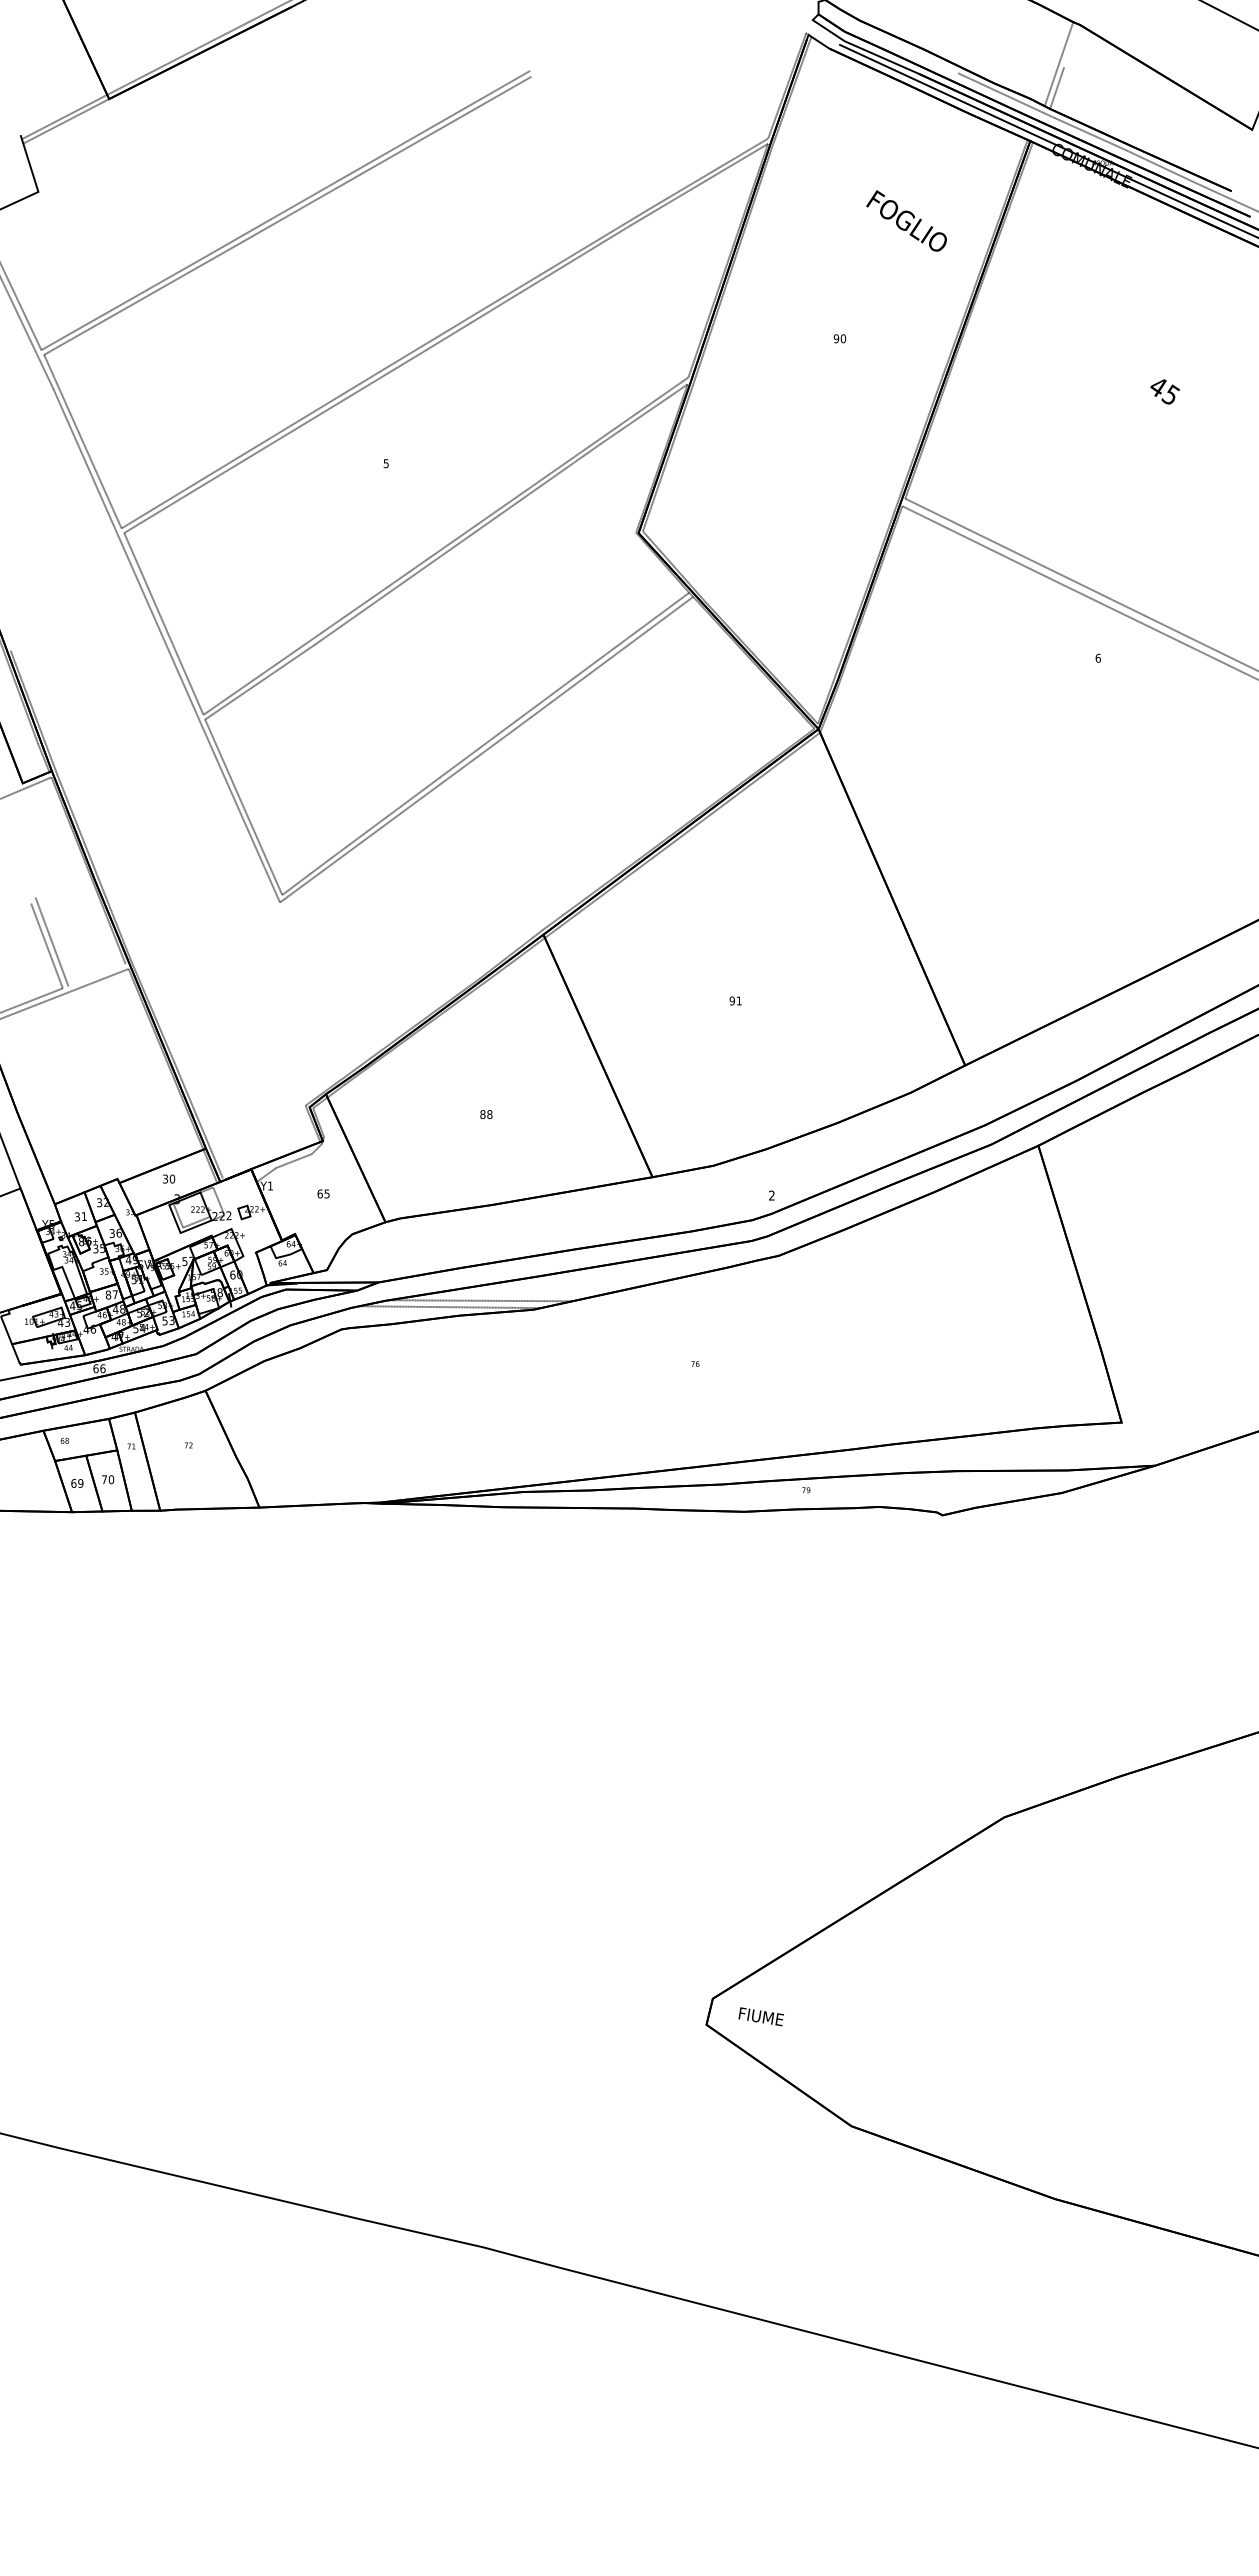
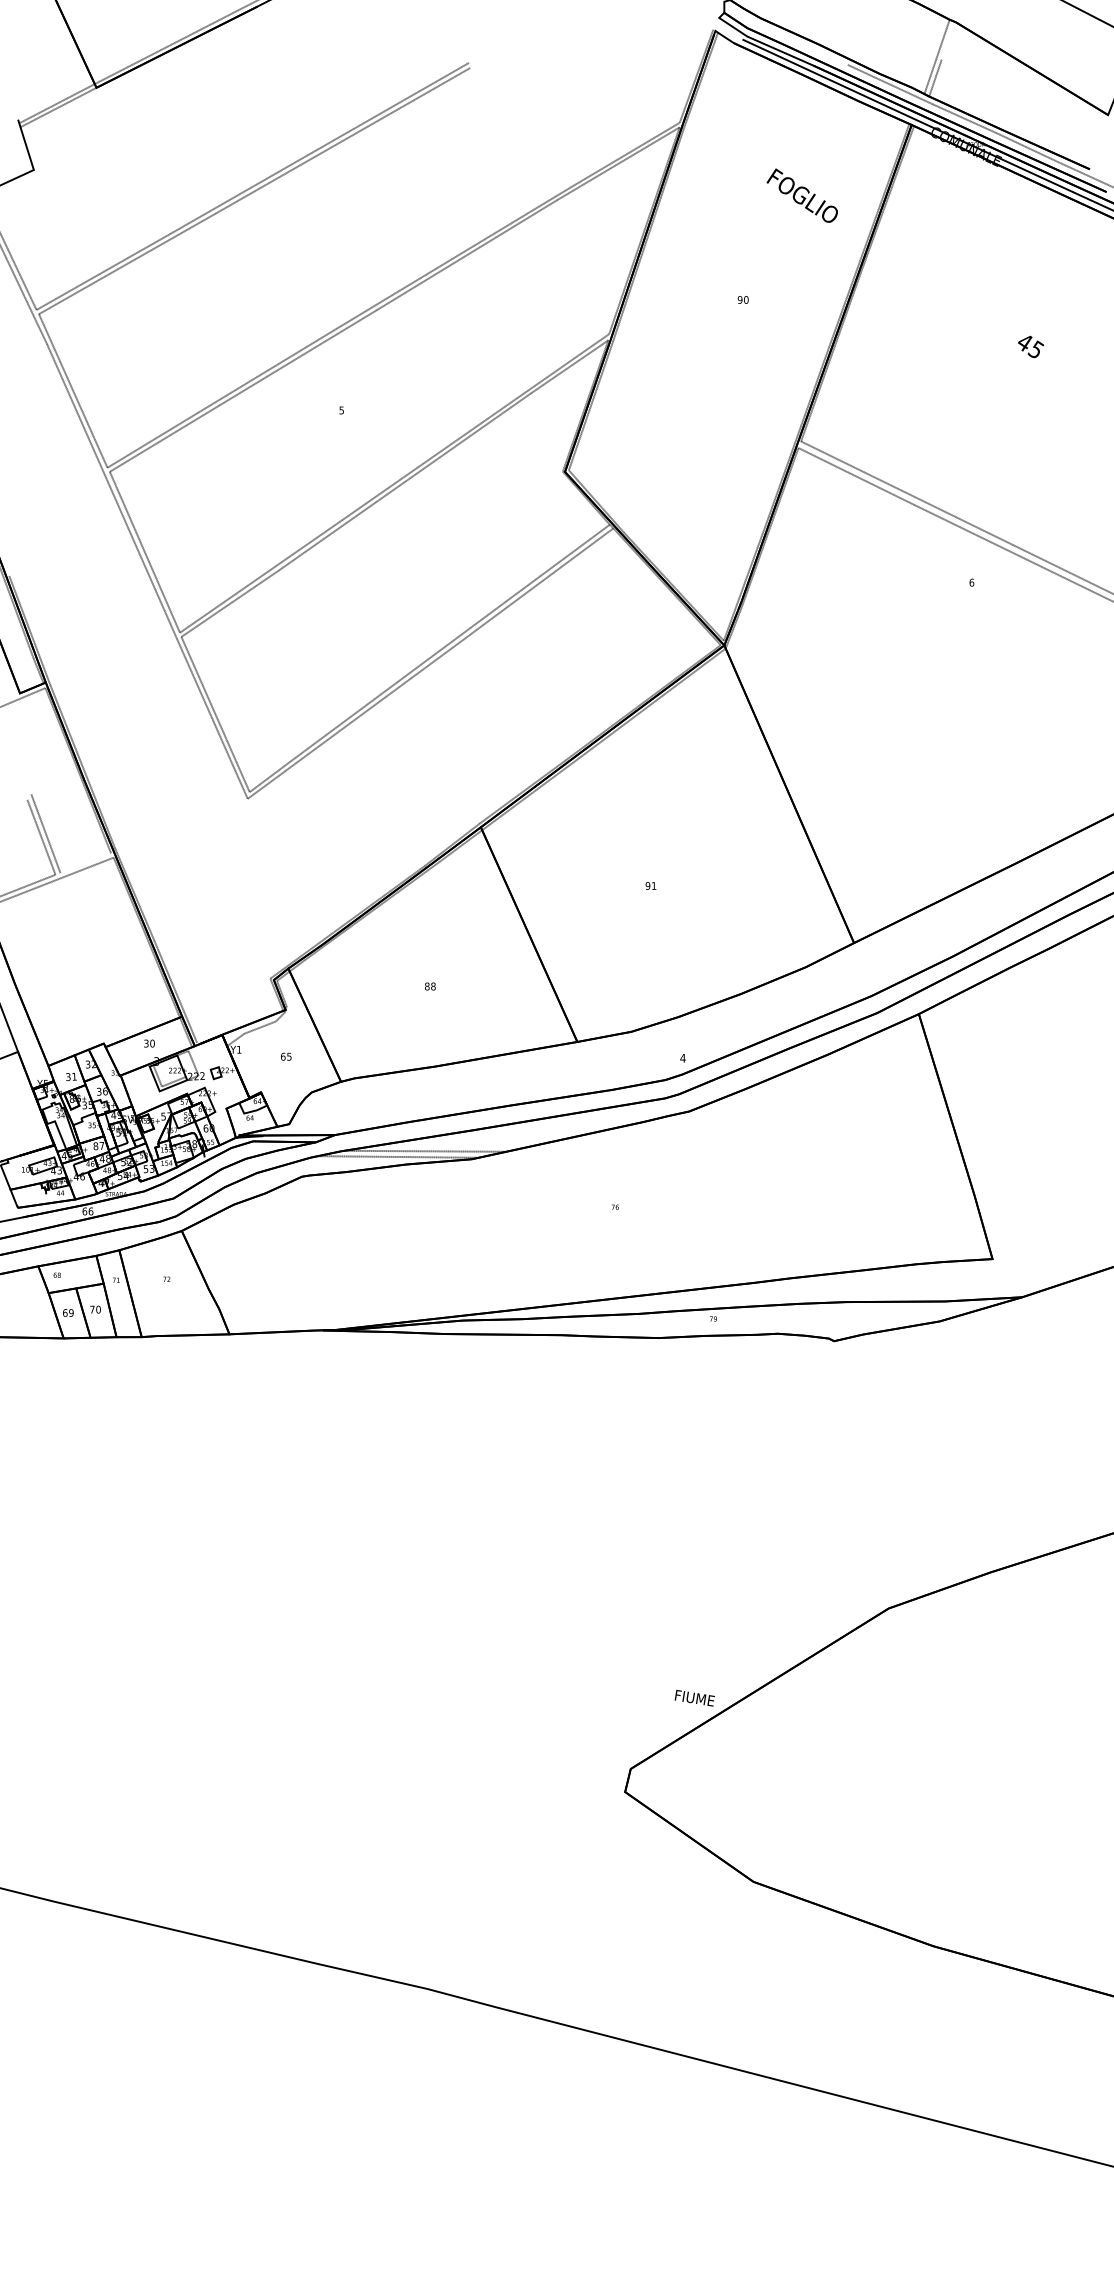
text: (771, 1195) -> (682, 1058), 2 -> 4
text: (760, 2016) -> (694, 1697), moved

